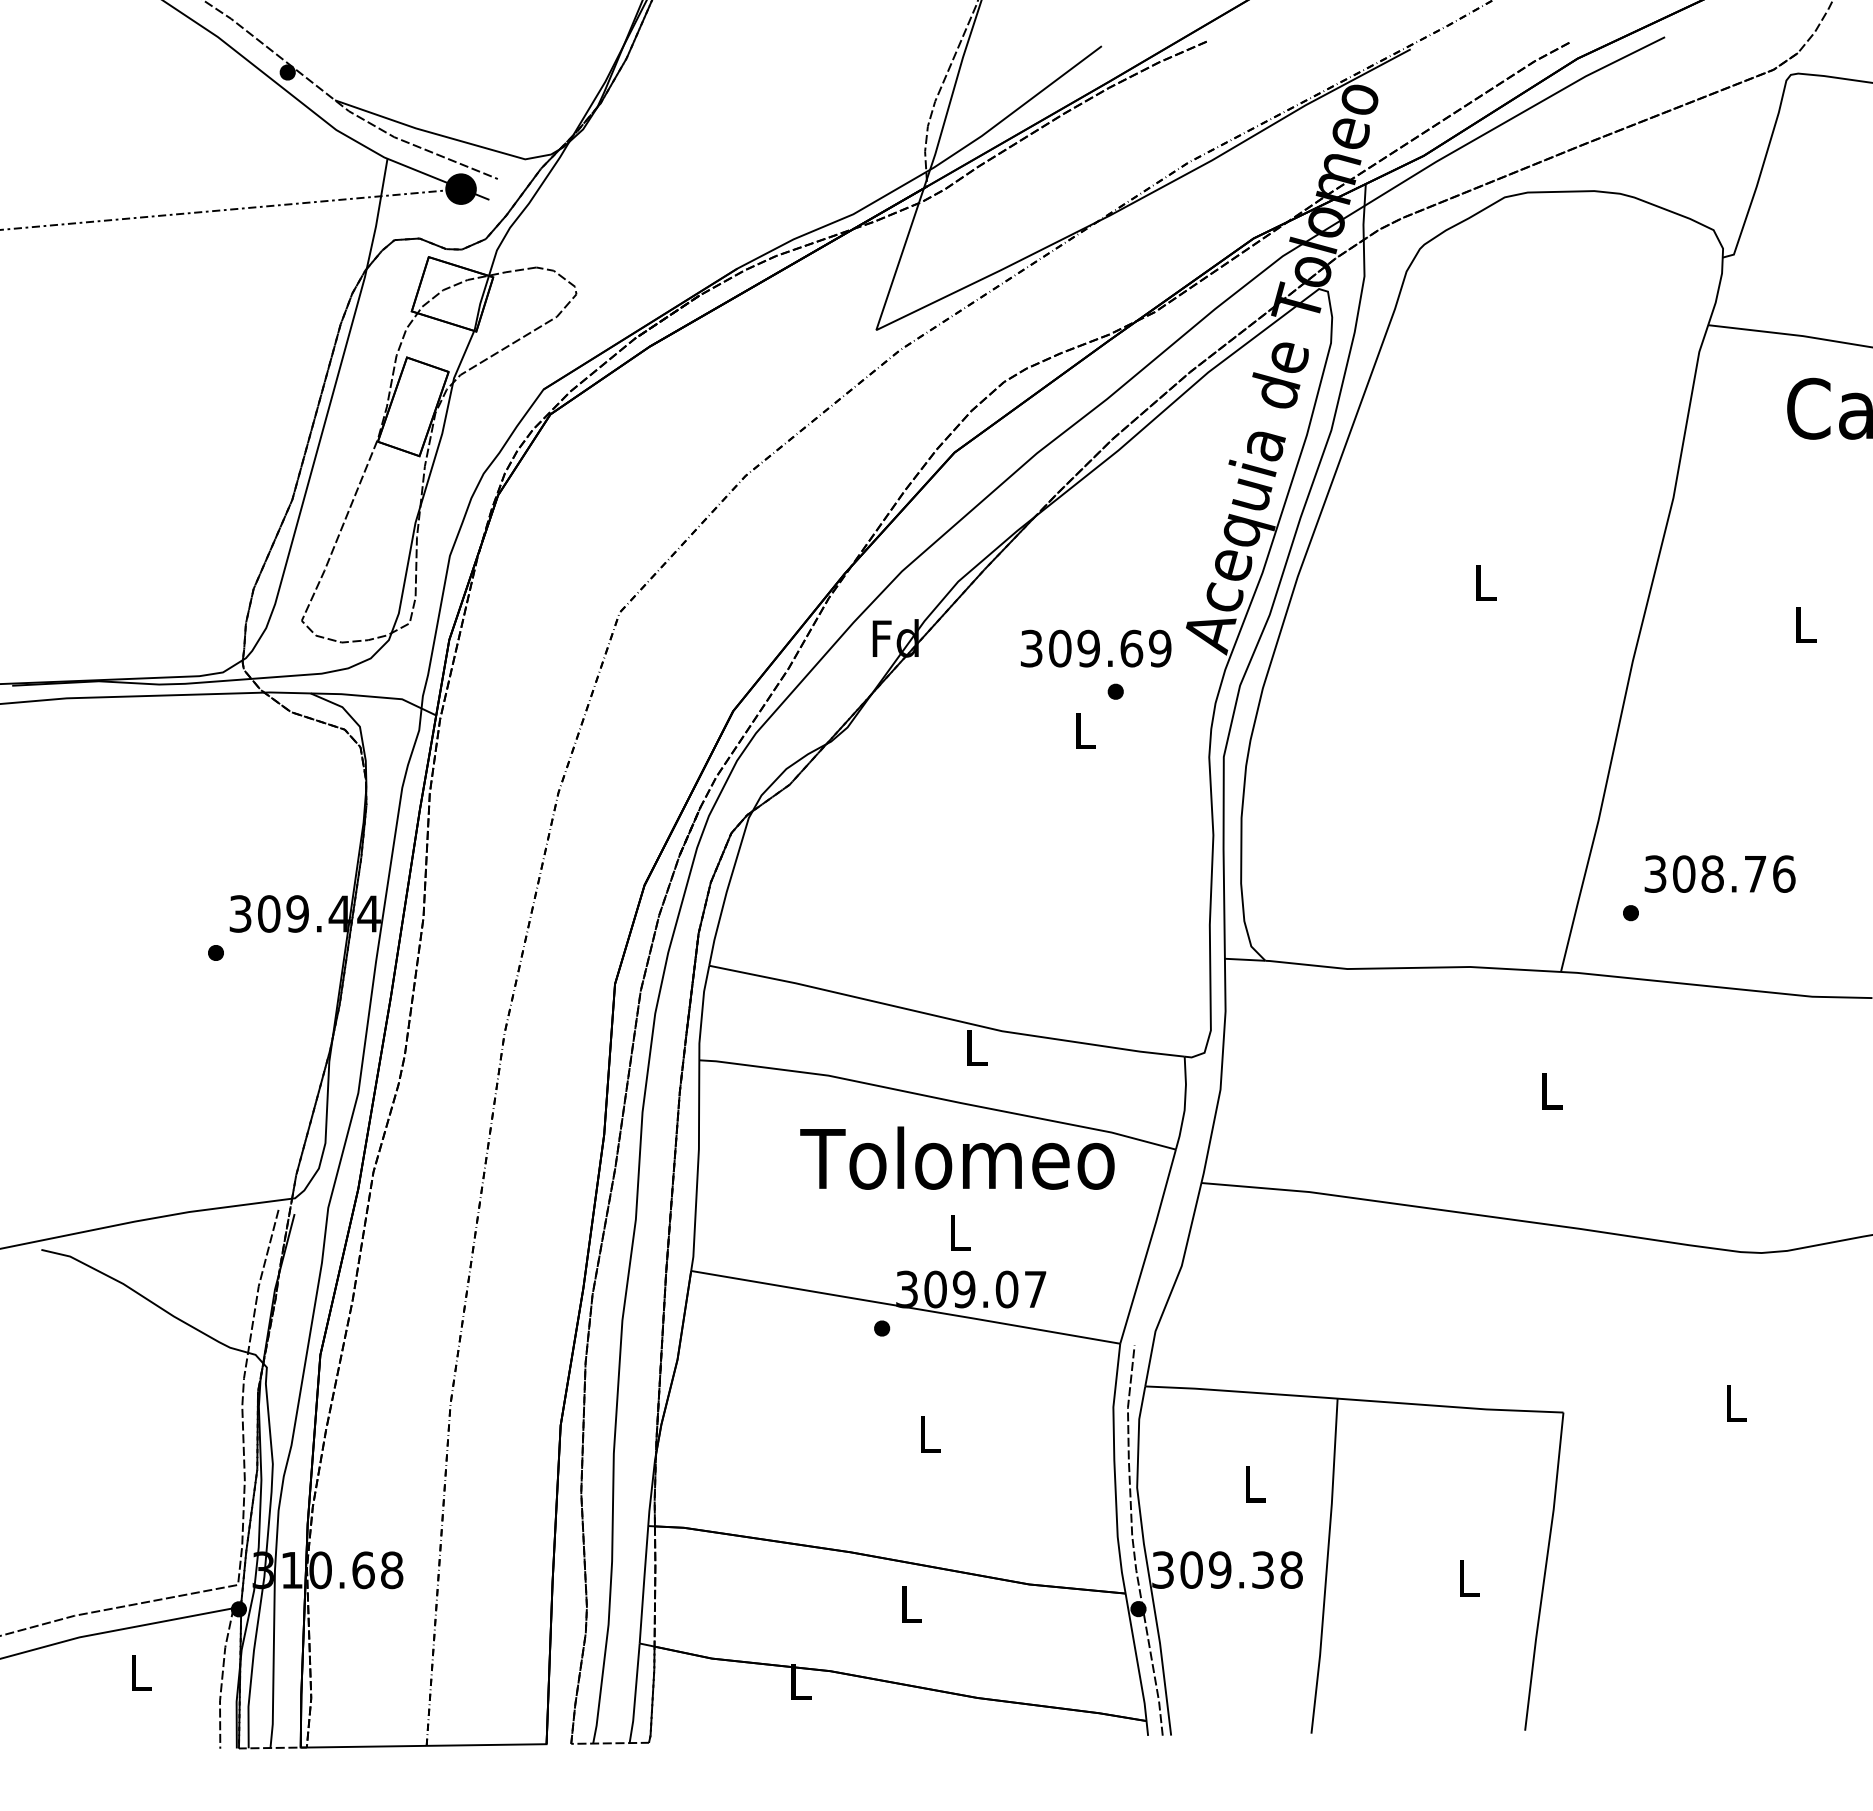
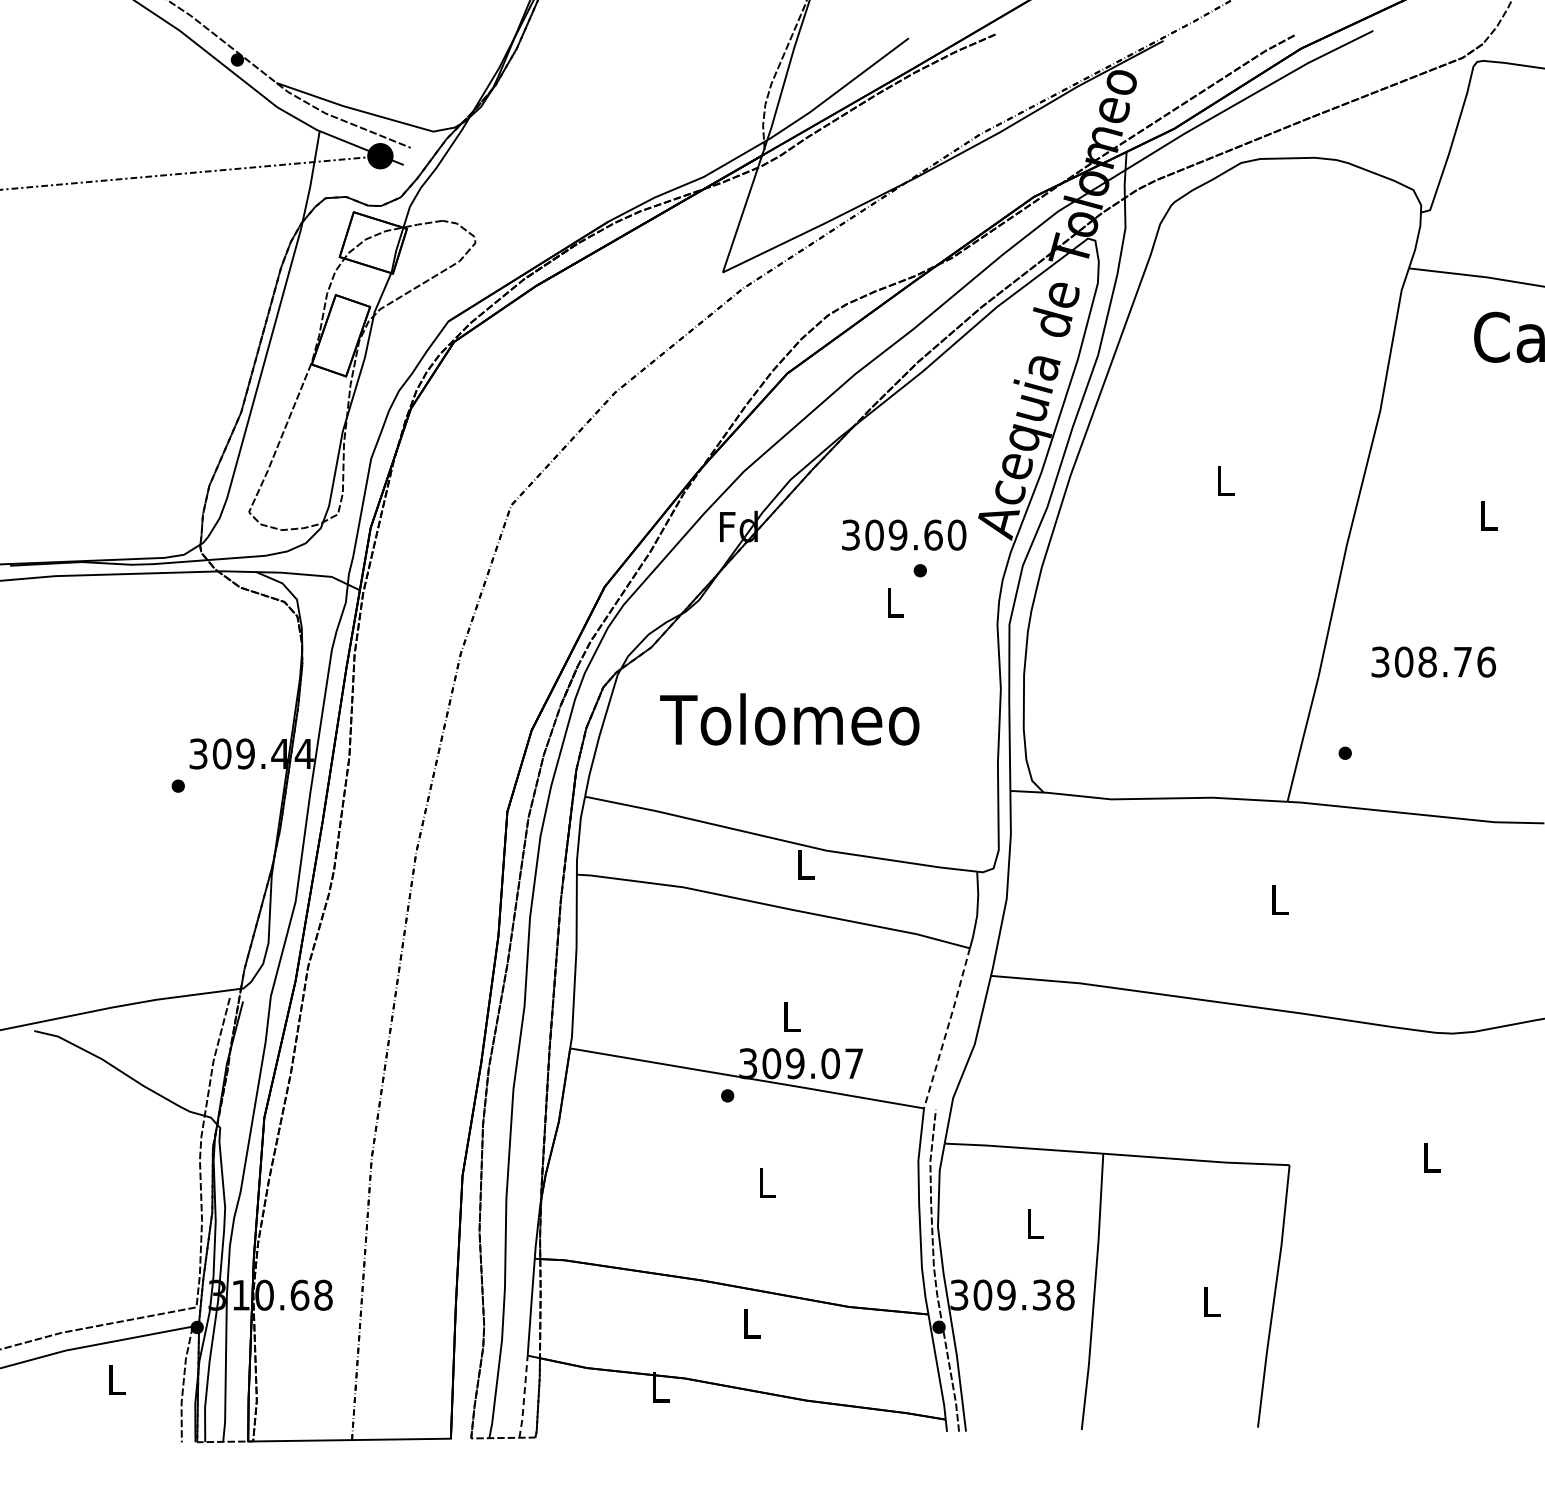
text: (1159, 649) -> (956, 535), 309.69 -> 309.60
text: (1719, 873) -> (1433, 661), moved
text: (957, 1158) -> (789, 719), moved
line: (1148, 1246) -> (947, 1028), solid -> dashed
line: (635, 1693) -> (524, 1396), solid -> dashed

